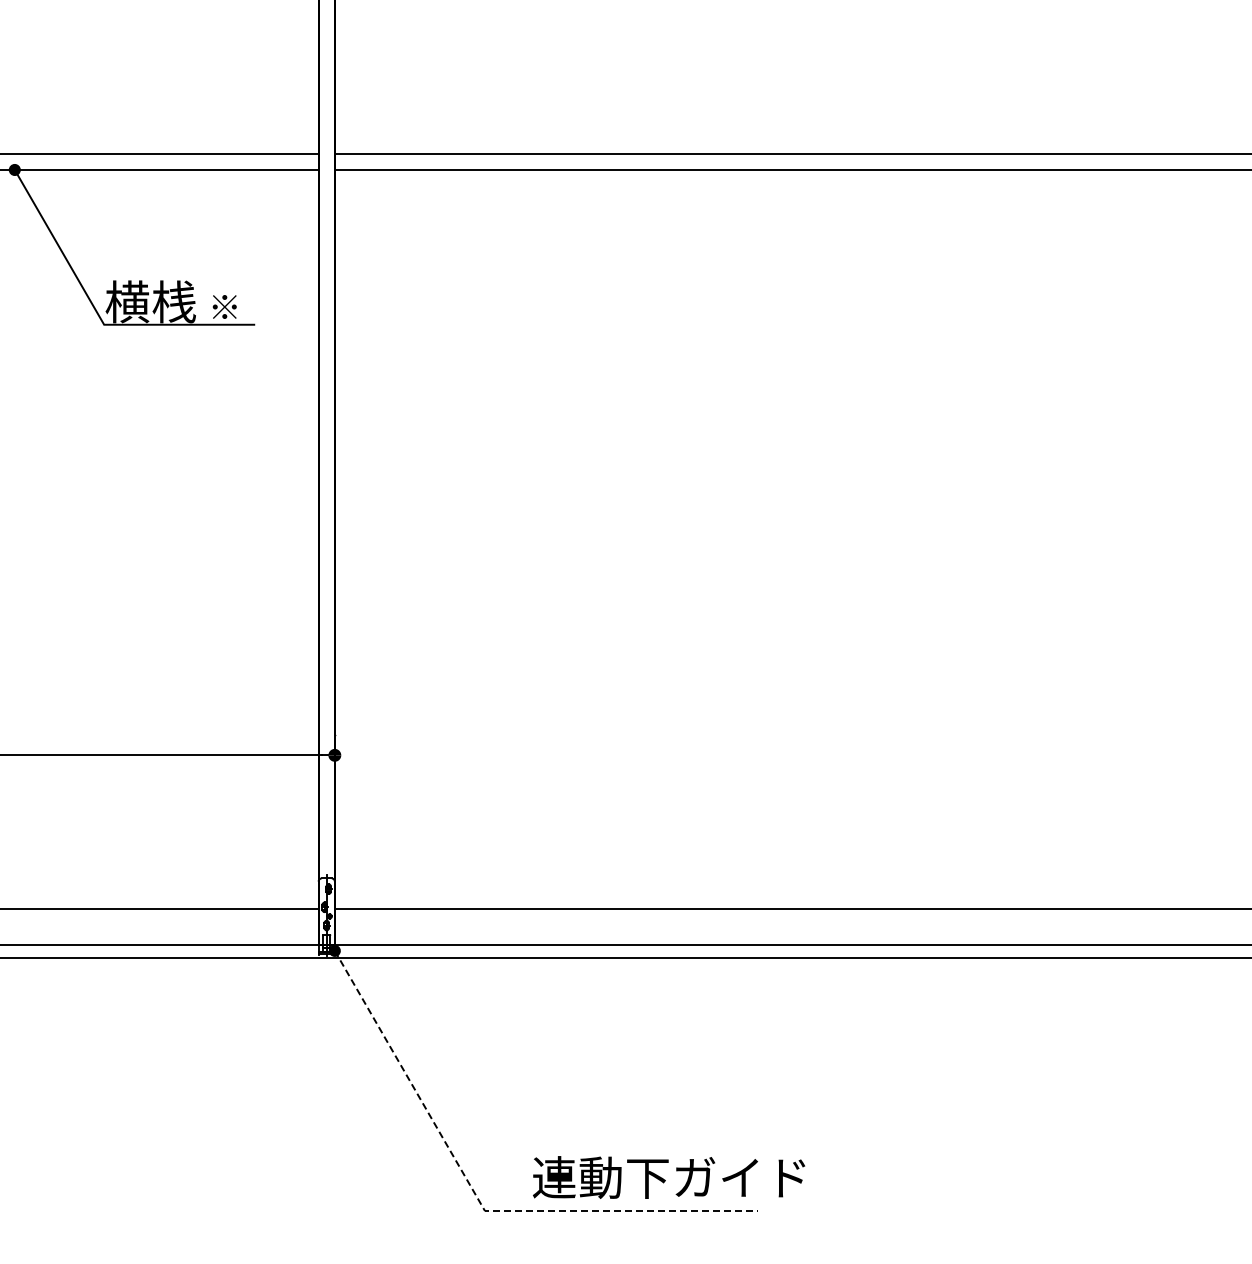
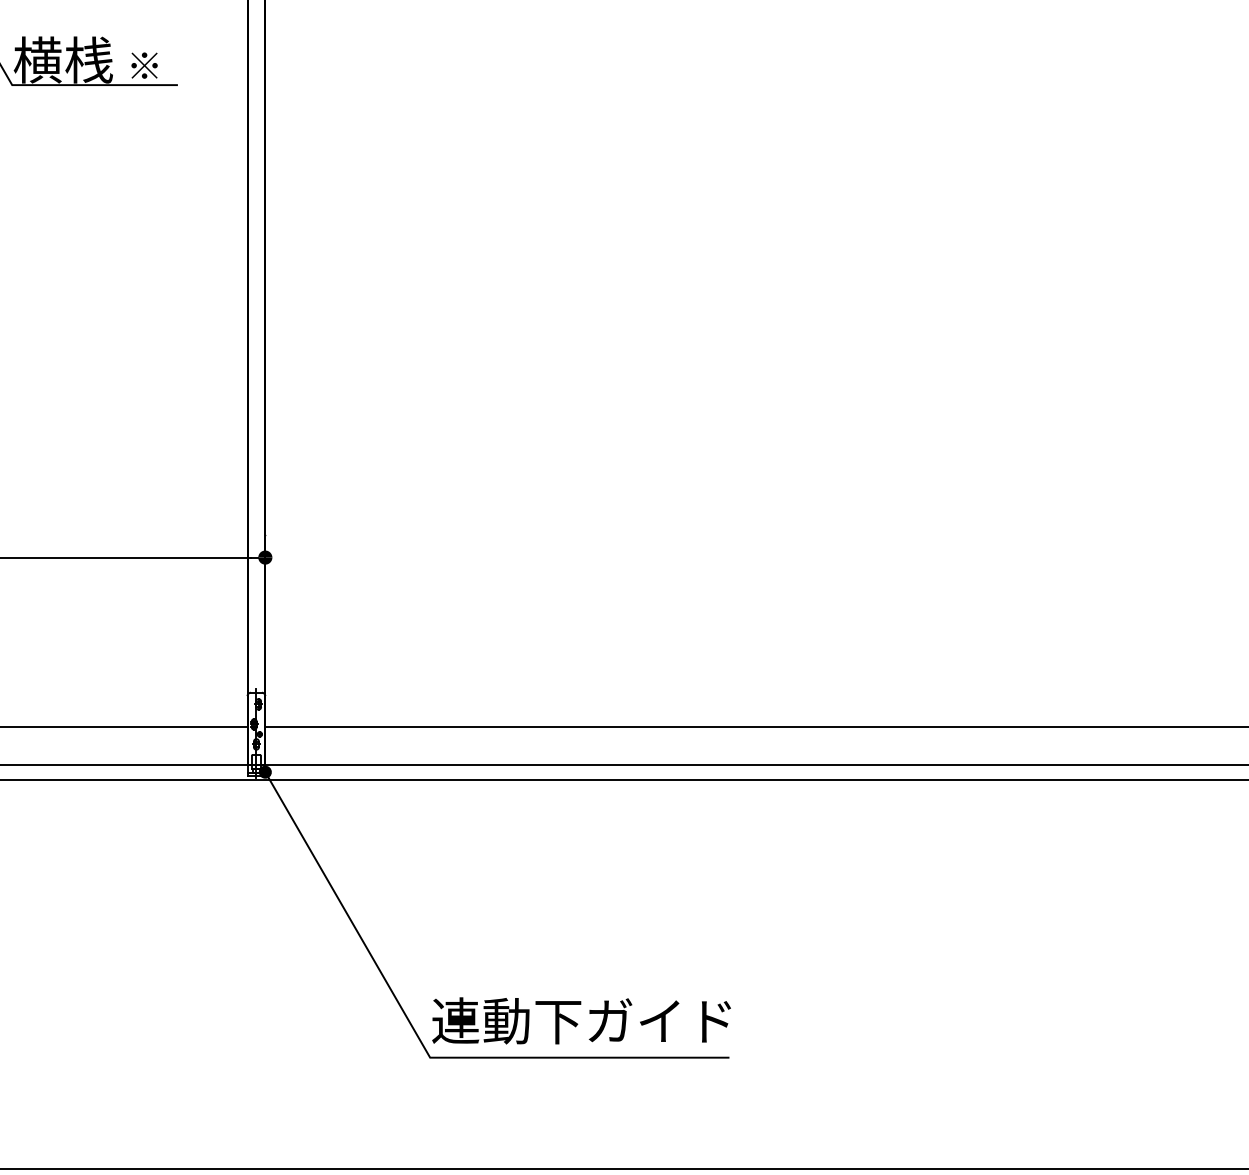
text: (669, 1177) -> (582, 1020), moved
line: (478, 1199) -> (422, 1044), dashed -> solid

